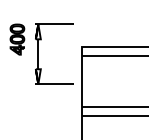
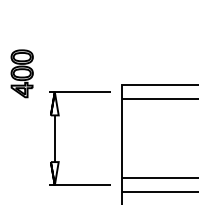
part: (38, 53) -> (55, 137), moved

